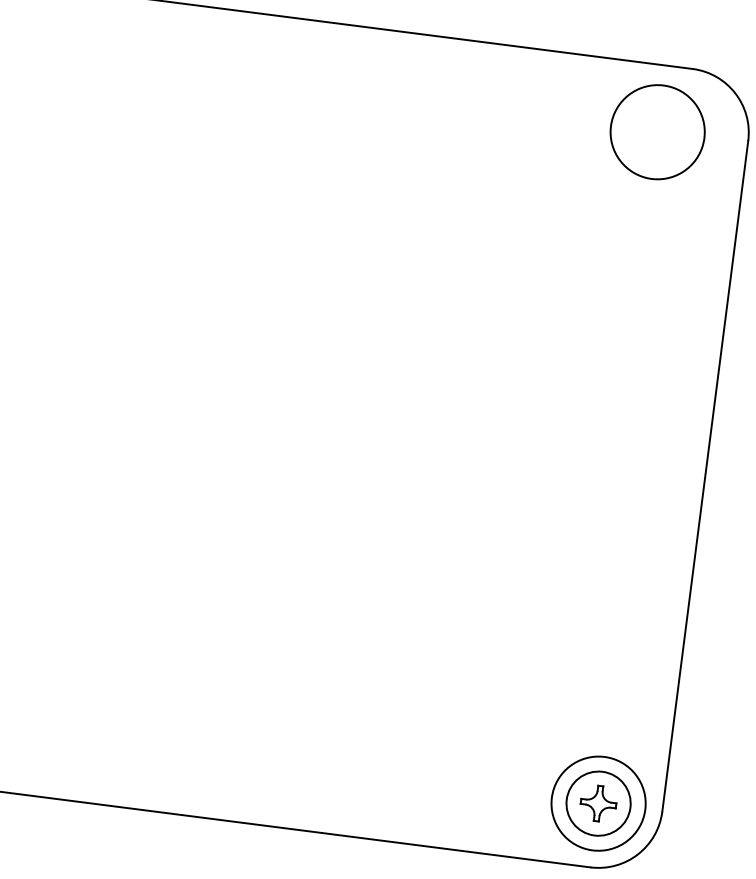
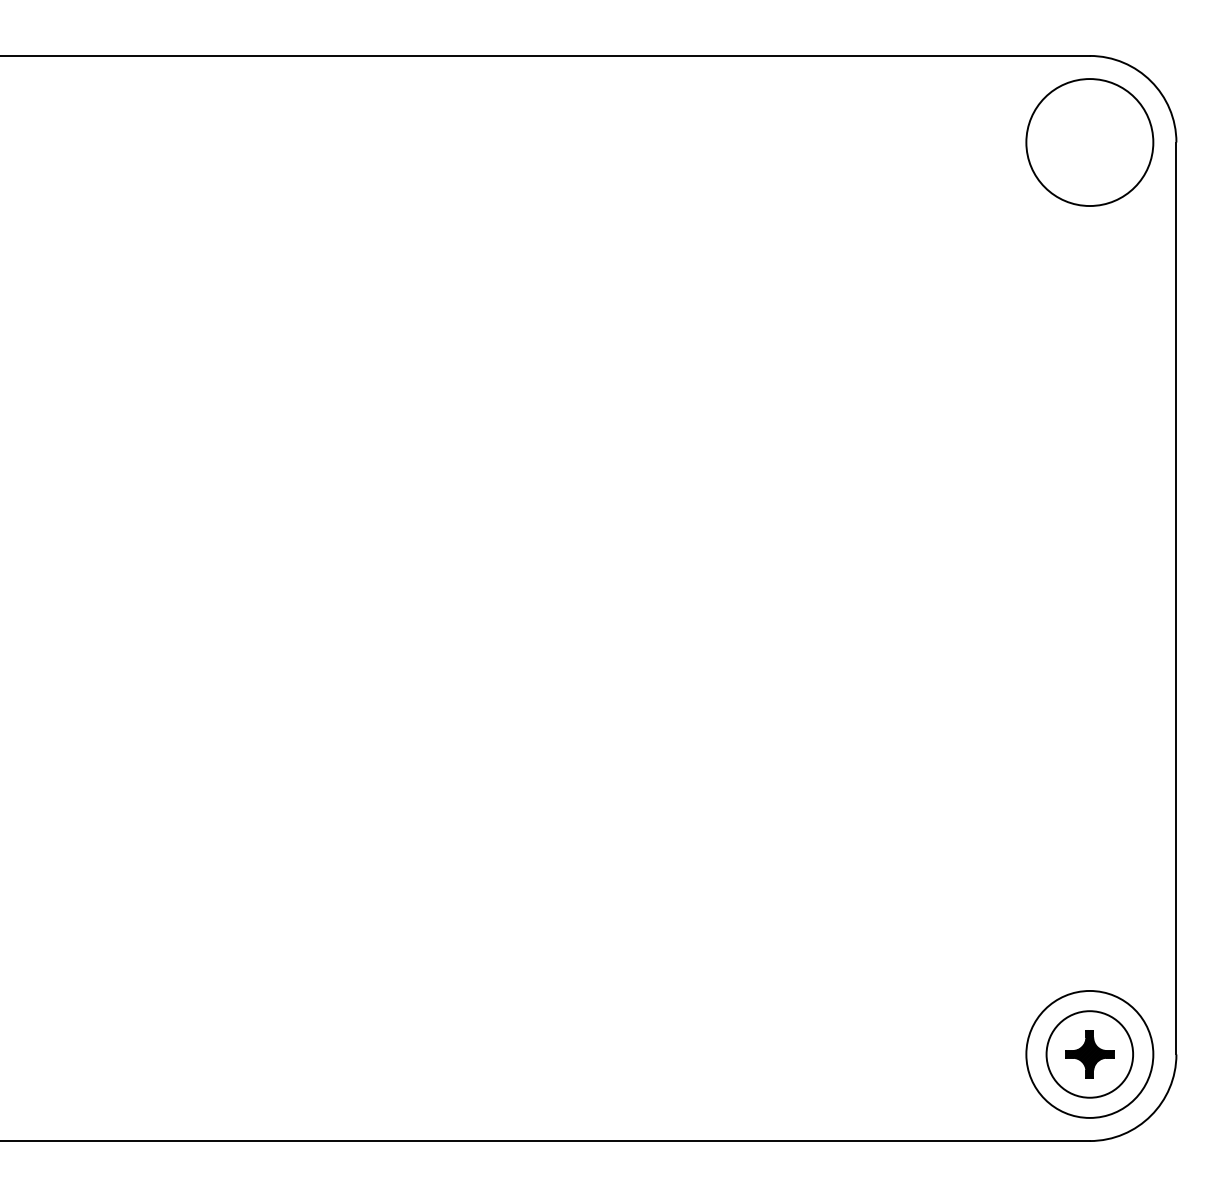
circle: (657, 132) -> (1089, 142), moved
hatch: (598, 803) -> (1089, 1054), added

